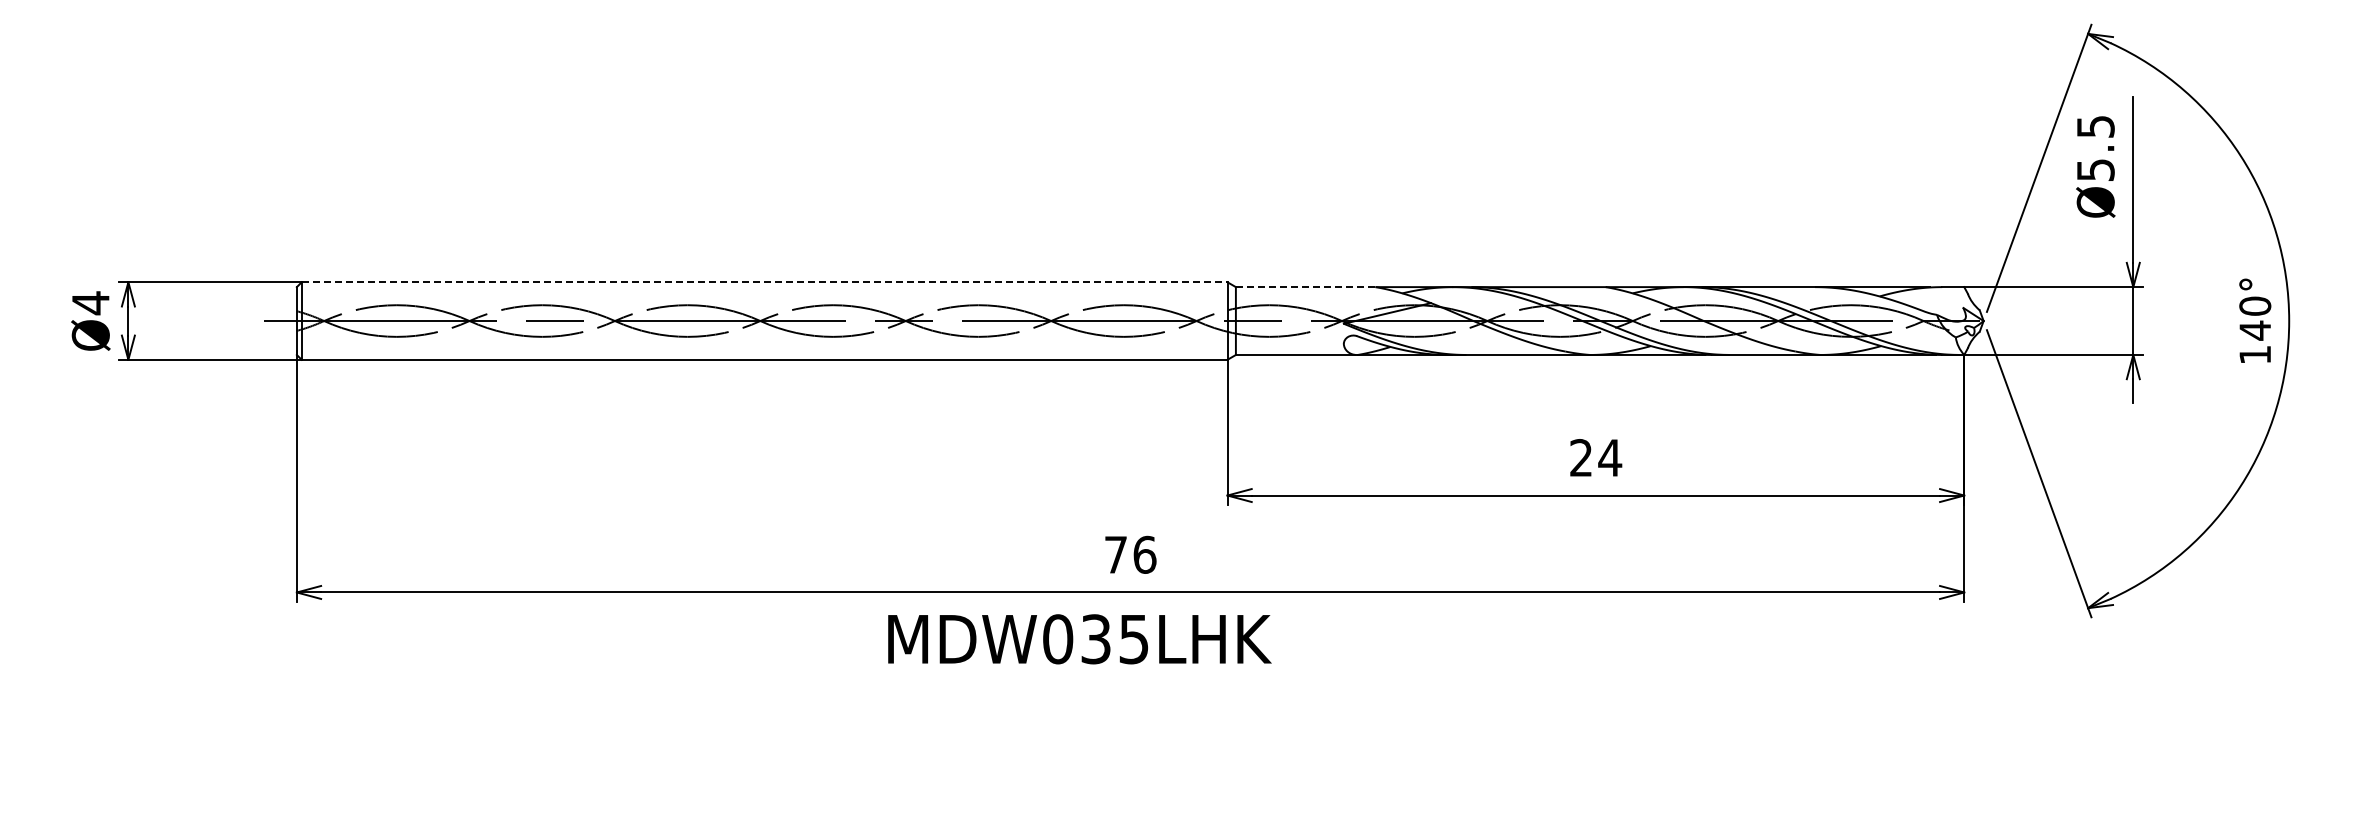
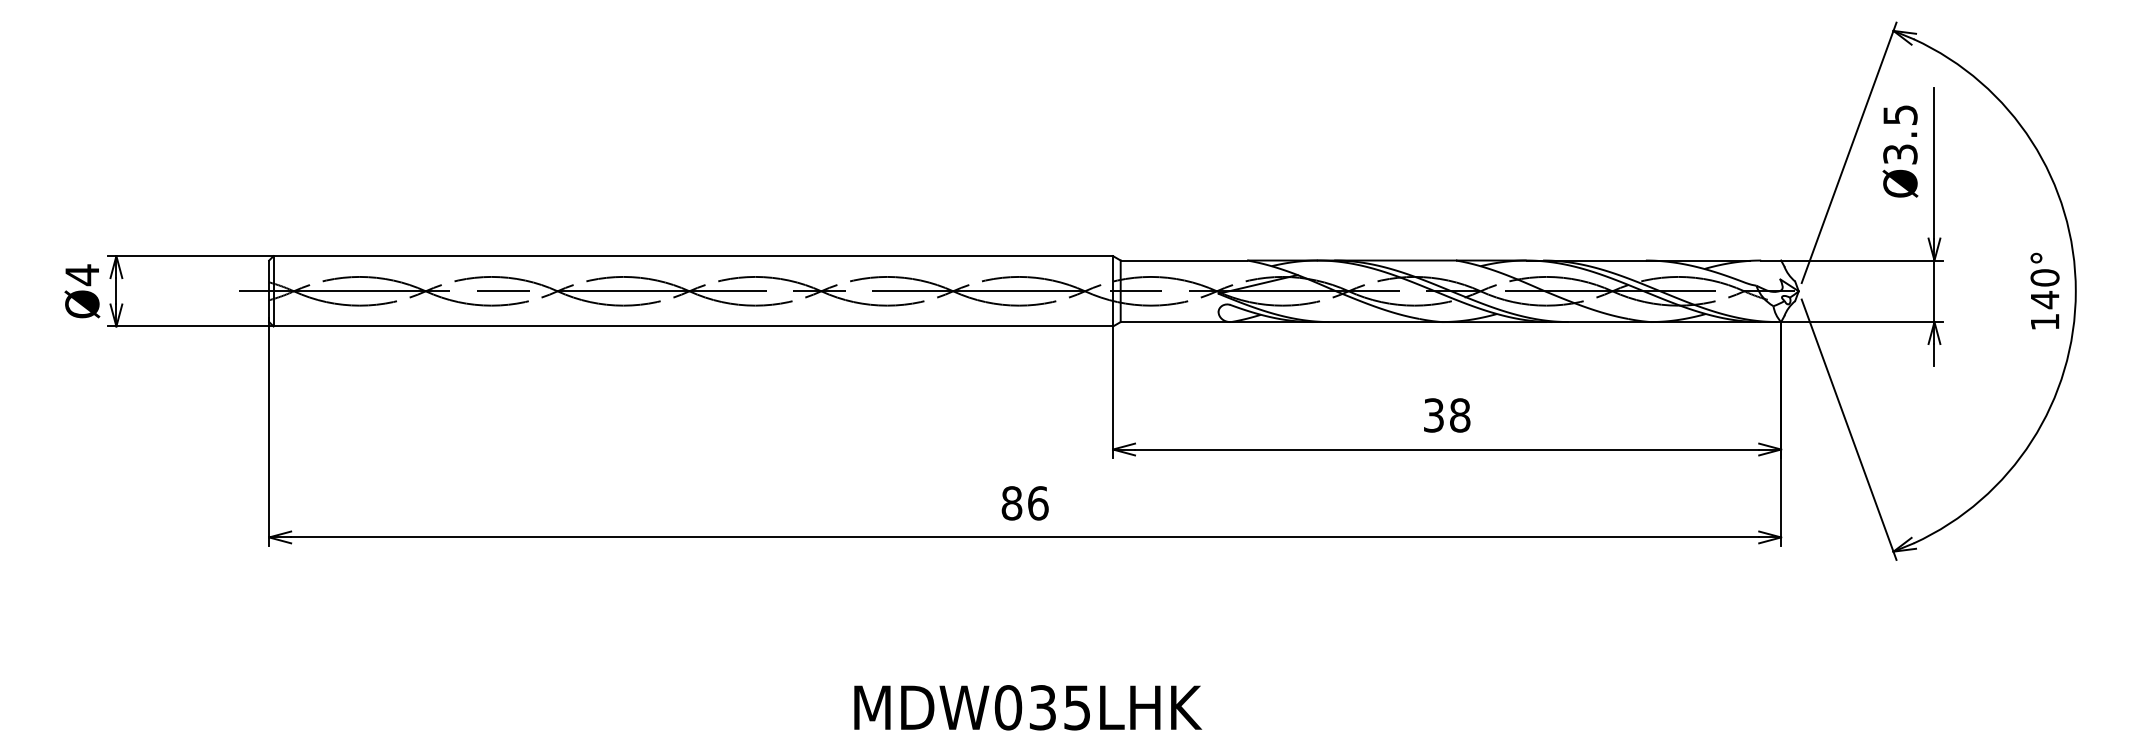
text: (2095, 169) -> (1900, 153), Ø5.5 -> Ø3.5
line: (764, 282) -> (693, 256), dashed -> solid
line: (1305, 287) -> (1183, 260), dashed -> solid
text: (1596, 457) -> (1447, 415), 24 -> 38
text: (1115, 554) -> (1011, 502), 76 -> 86
text: (1079, 639) -> (1027, 707), moved

